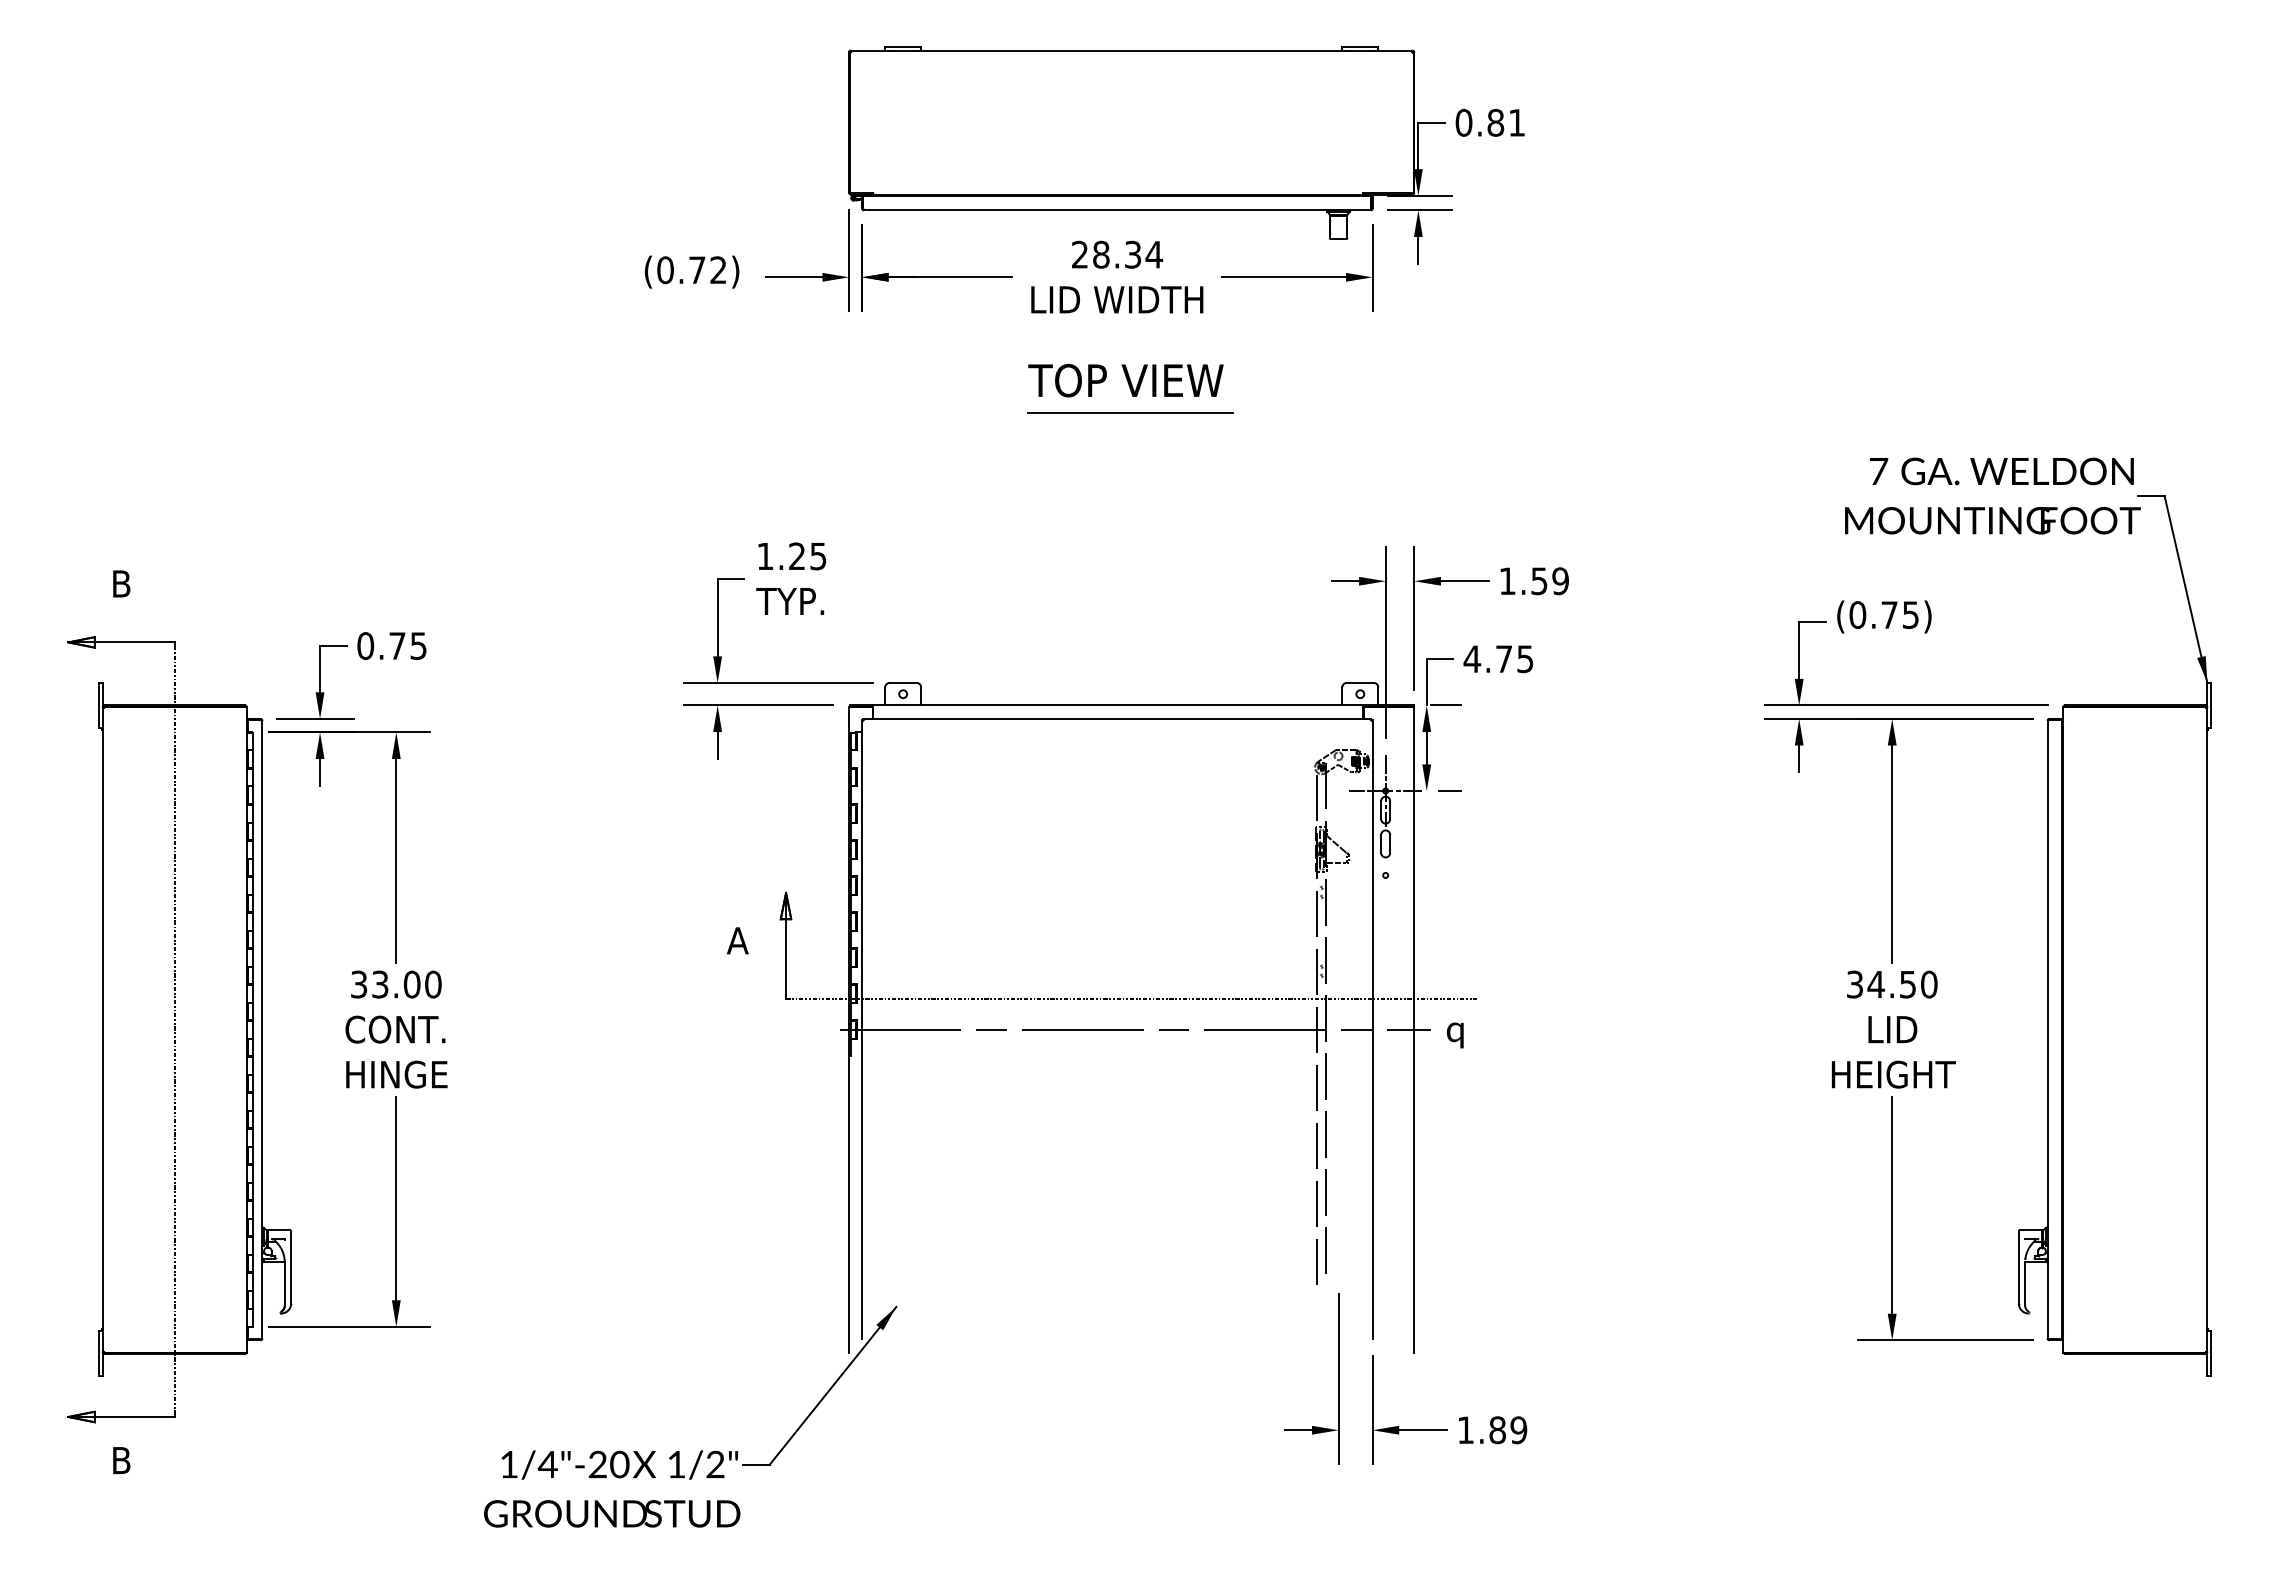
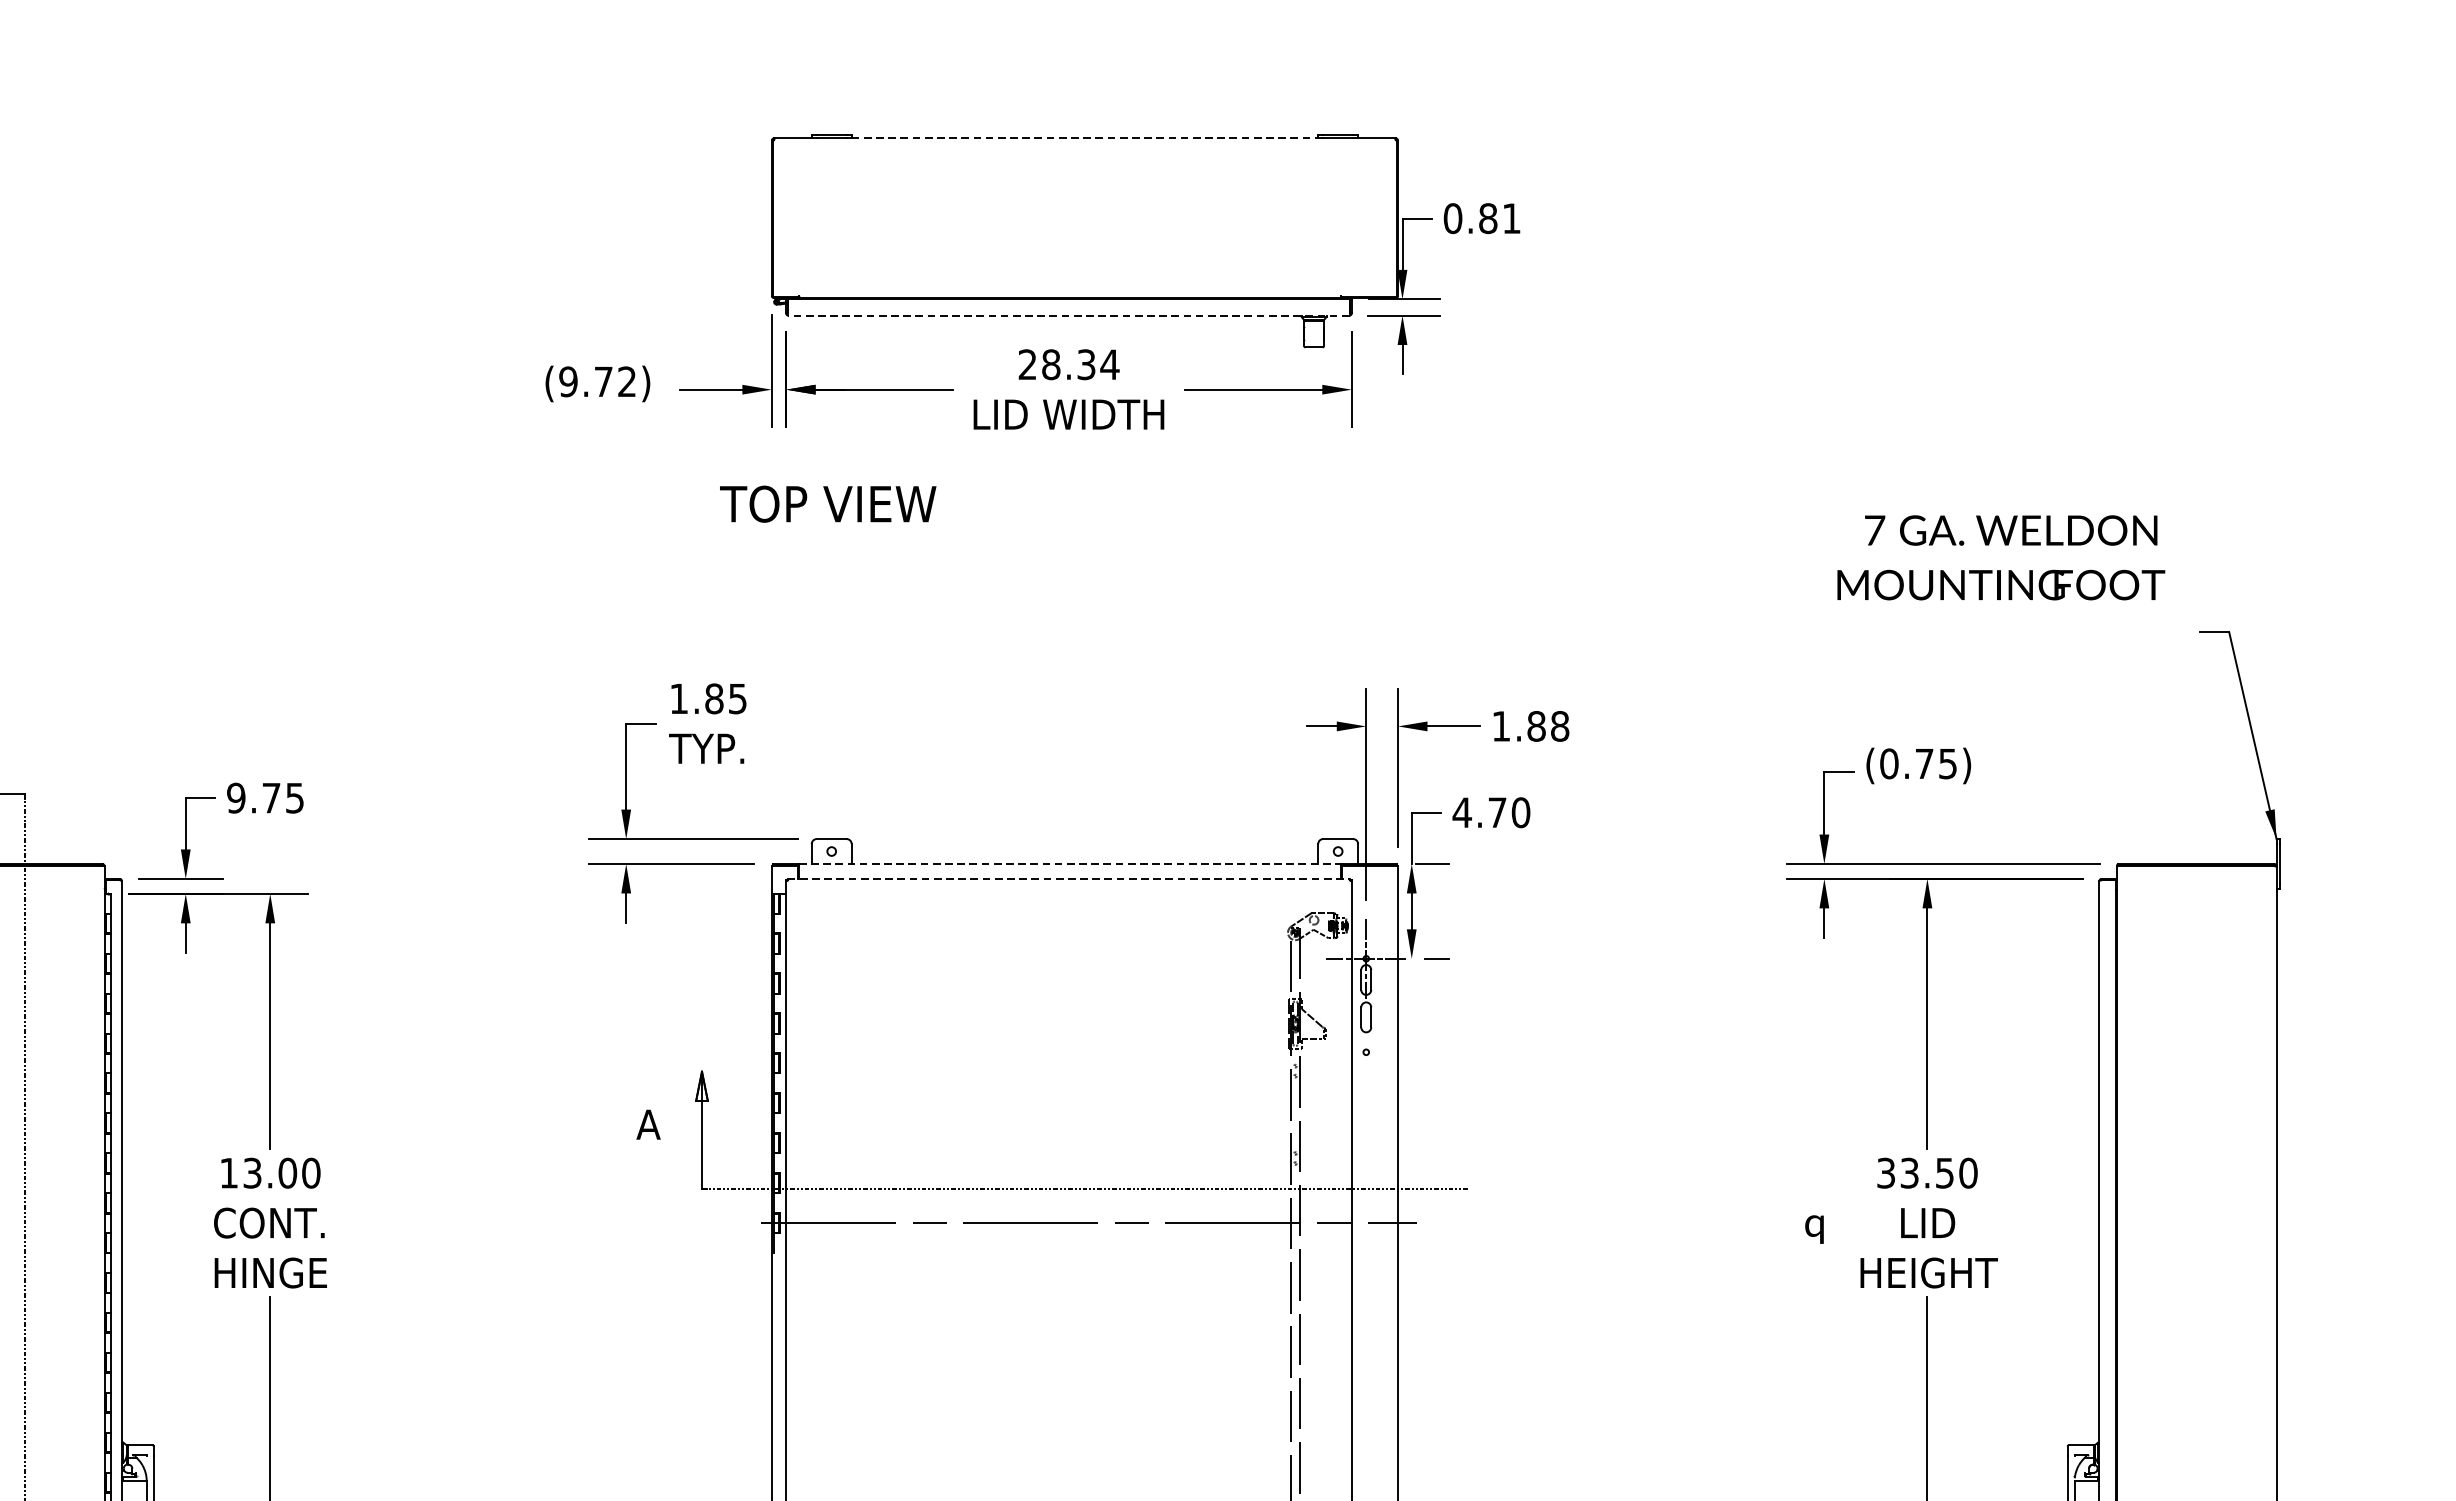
line: (1131, 50) -> (1084, 138), solid -> dashed
line: (1116, 210) -> (1068, 315), solid -> dashed
text: (665, 270) -> (568, 382), (0.72) -> (9.72)
text: (1125, 380) -> (827, 504), moved
line: (1130, 412) -> (1083, 539), removed
text: (1992, 495) -> (2000, 557), moved
text: (797, 556) -> (714, 698), 1.25 -> 1.85
text: (1549, 581) -> (1547, 726), 1.59 -> 1.88
text: (365, 645) -> (236, 797), 0.75 -> 9.75
text: (1525, 659) -> (1521, 813), 4.75 -> 4.70
line: (1118, 705) -> (1070, 864), solid -> dashed
line: (1117, 718) -> (1069, 878), solid -> dashed
text: (359, 984) -> (229, 1173), 33.00 -> 13.00
text: (1875, 984) -> (1908, 1173), 34.50 -> 33.50
text: (1455, 1035) -> (1814, 1229), moved

